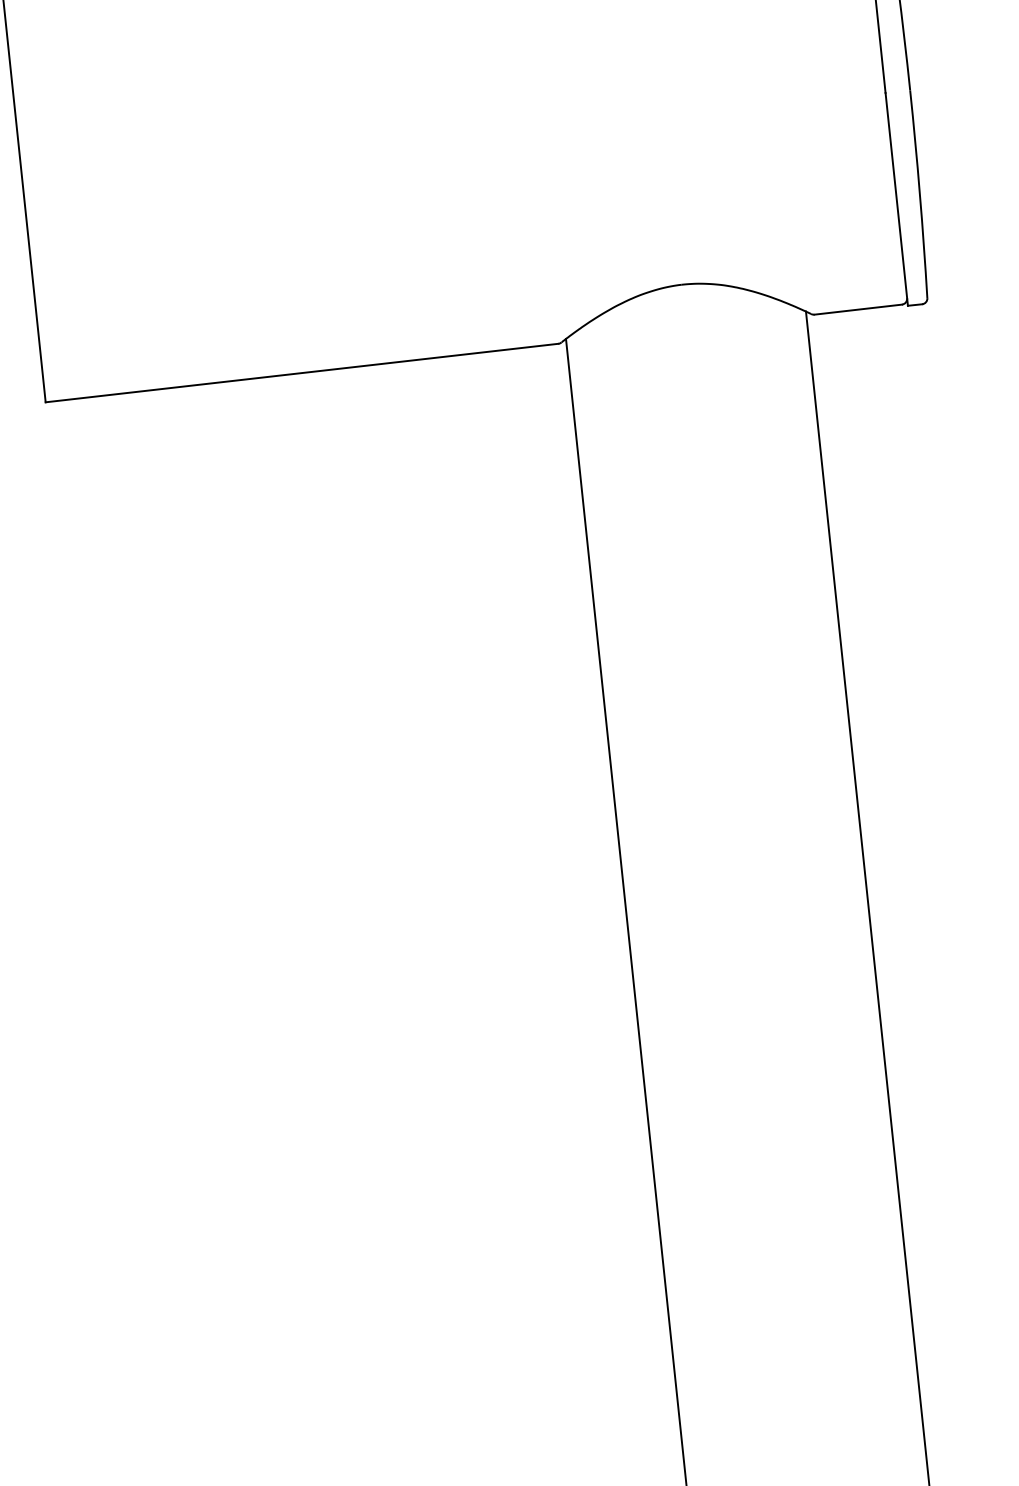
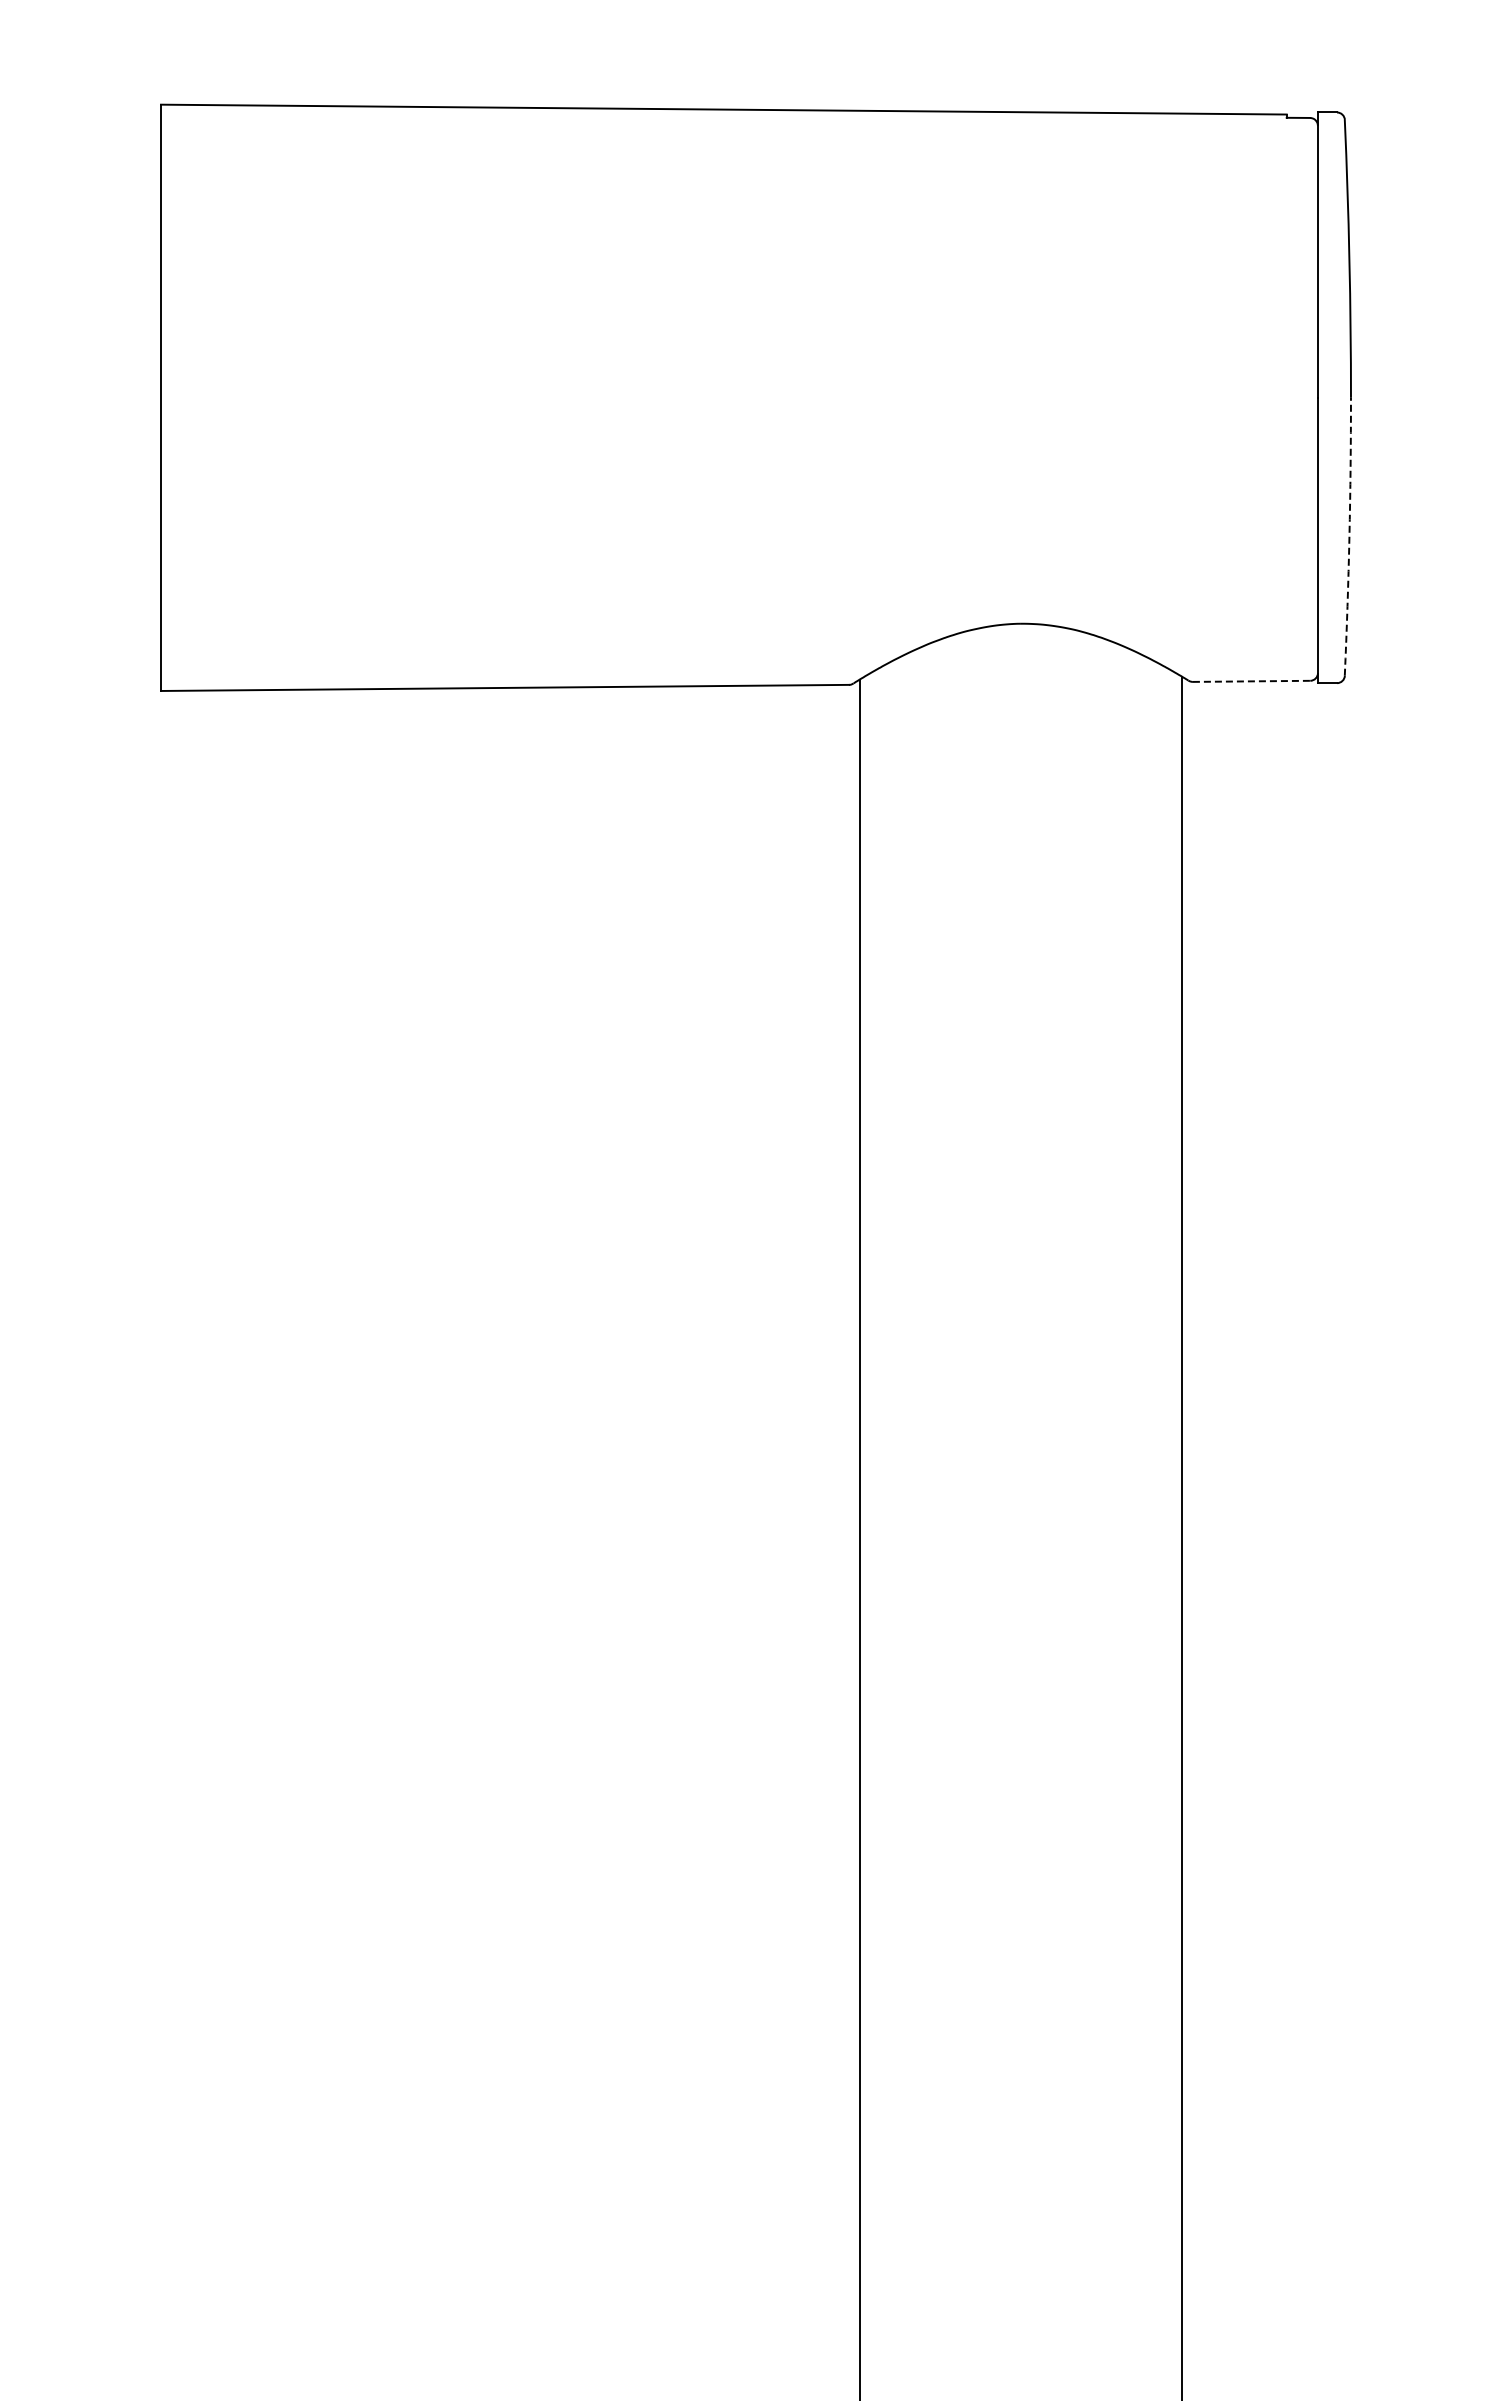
arc: (919, 193) -> (1349, 536), solid -> dashed
line: (858, 309) -> (1251, 681), solid -> dashed

